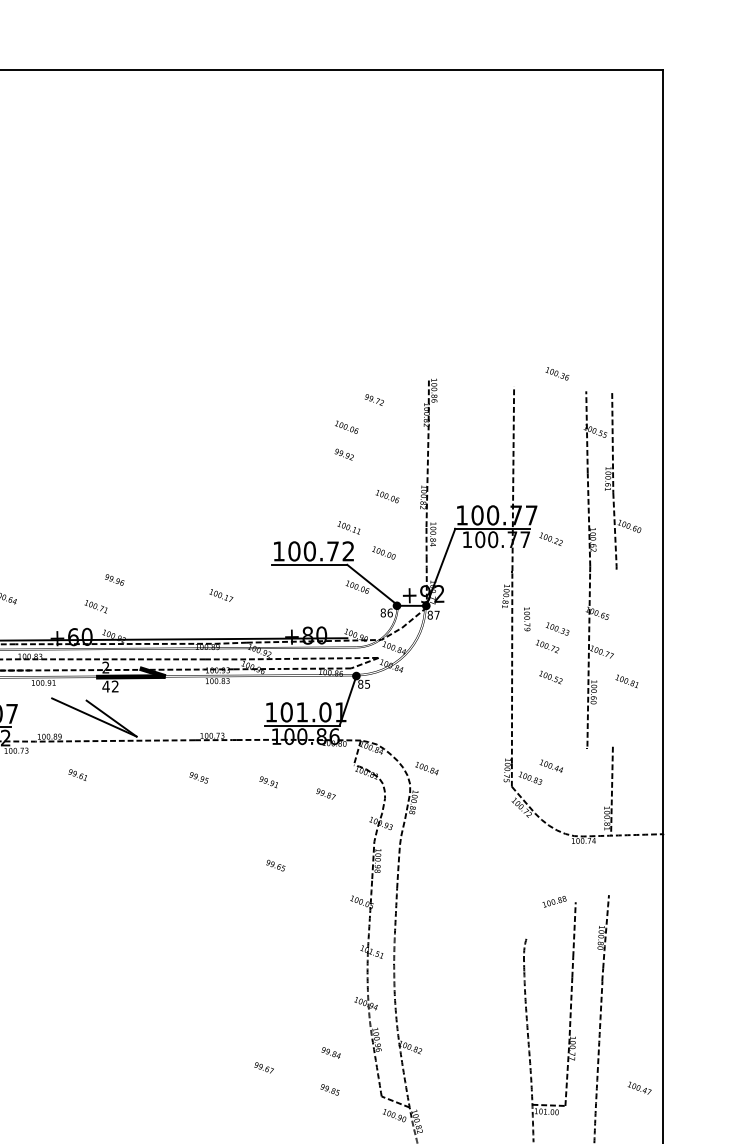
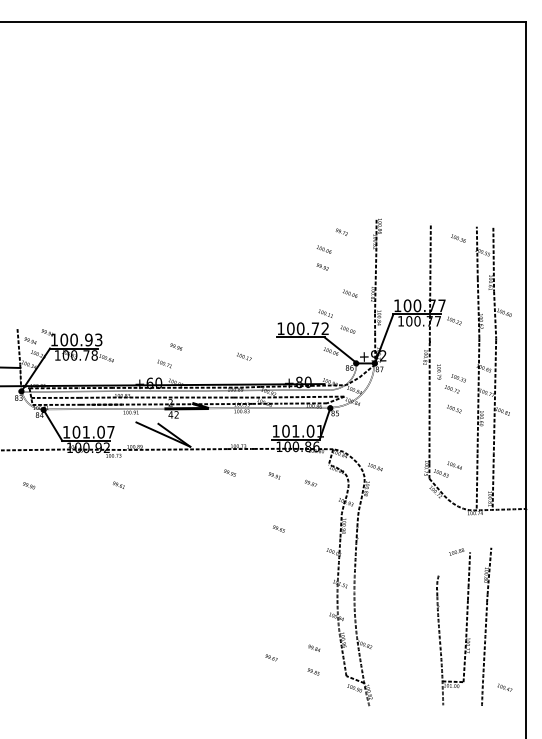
text: (557, 373) -> (458, 238), moved
line: (613, 657) -> (494, 396), added
text: (77, 773) -> (118, 484), moved
line: (585, 792) -> (476, 482), added
text: (639, 1087) -> (504, 687), moved

